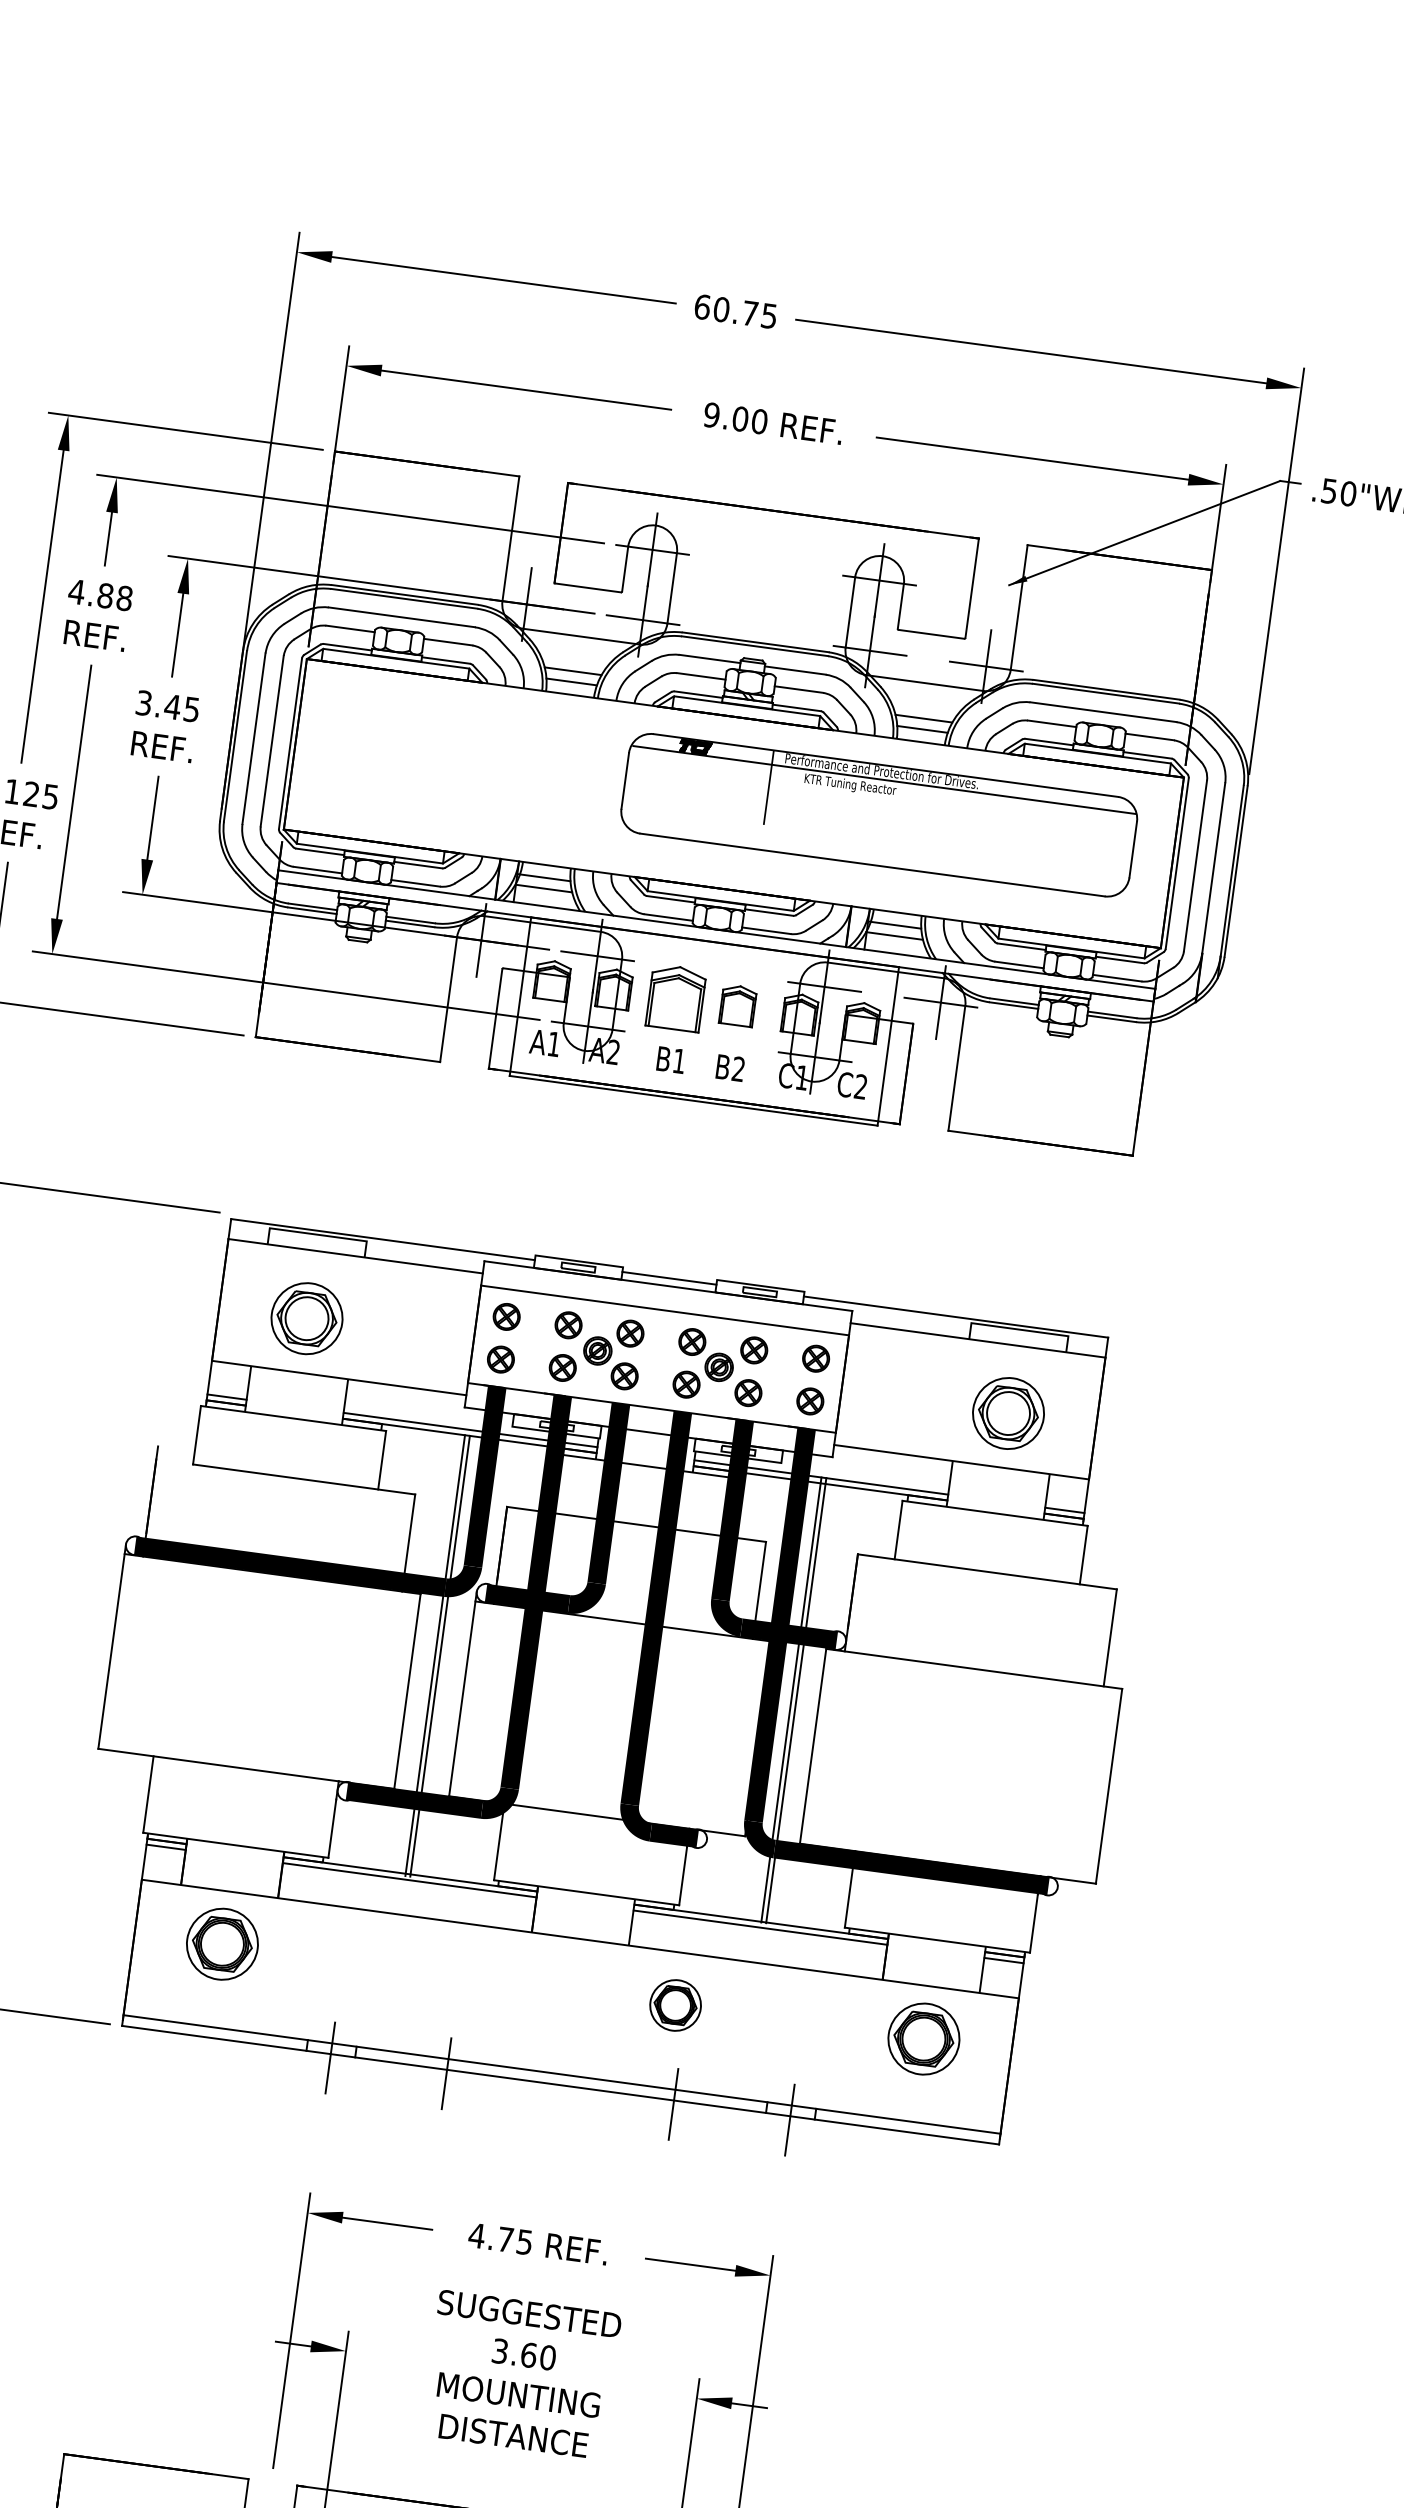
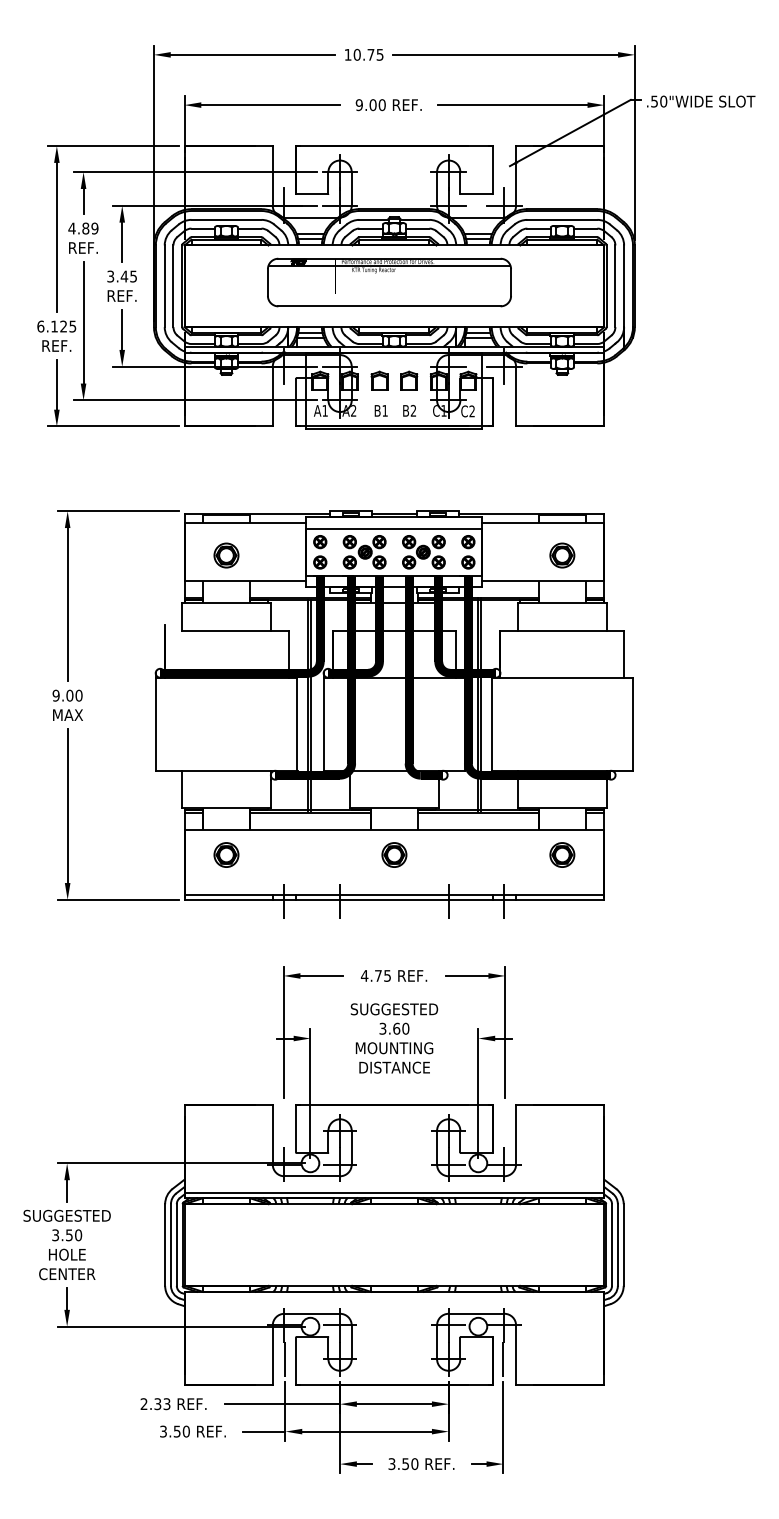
text: (701, 306) -> (347, 54), 60.75 -> 10.75
text: (123, 598) -> (94, 228), 4.88 -> 4.89
part: (879, 815) -> (389, 282), moved
part: (676, 996) -> (379, 380), size x0.62
part: (307, 1318) -> (226, 555), size x0.71
part: (1008, 1413) -> (562, 555), size x0.71
part: (222, 1943) -> (226, 854), size x0.71
part: (675, 2004) -> (394, 854), moved
part: (924, 2037) -> (562, 854), size x0.71

